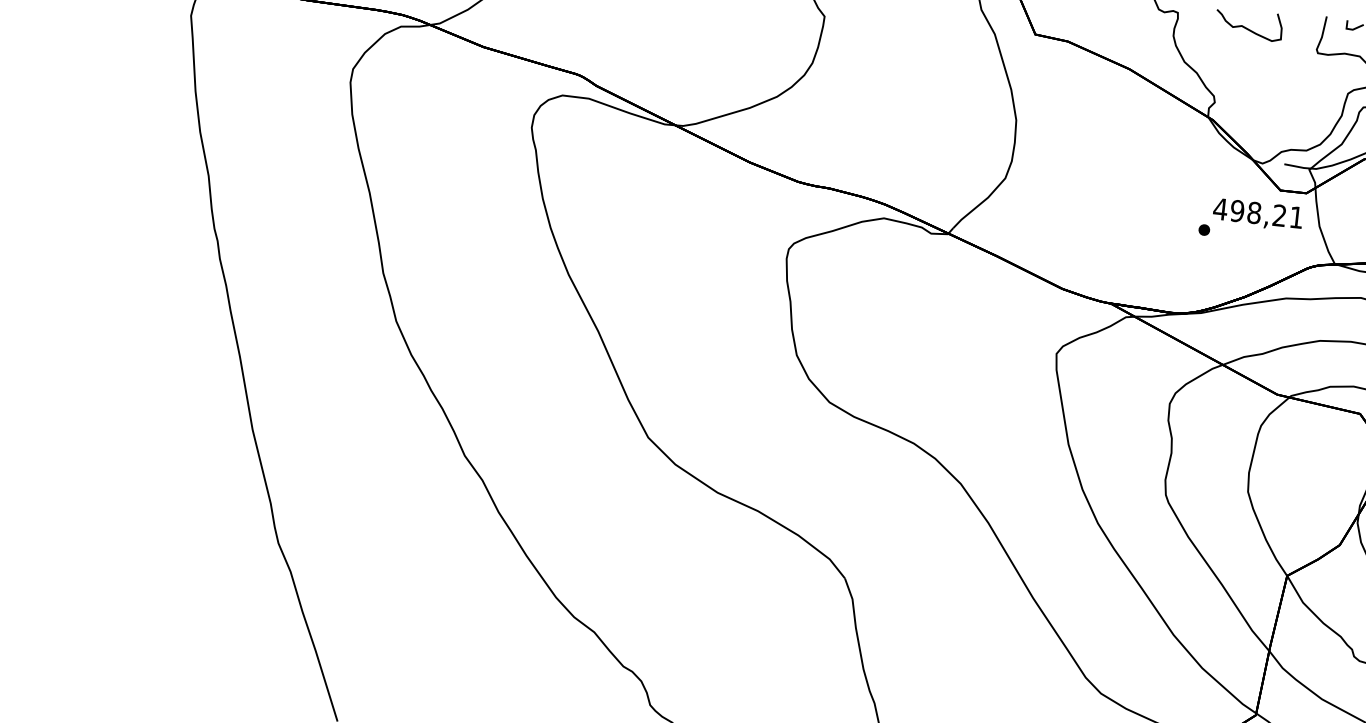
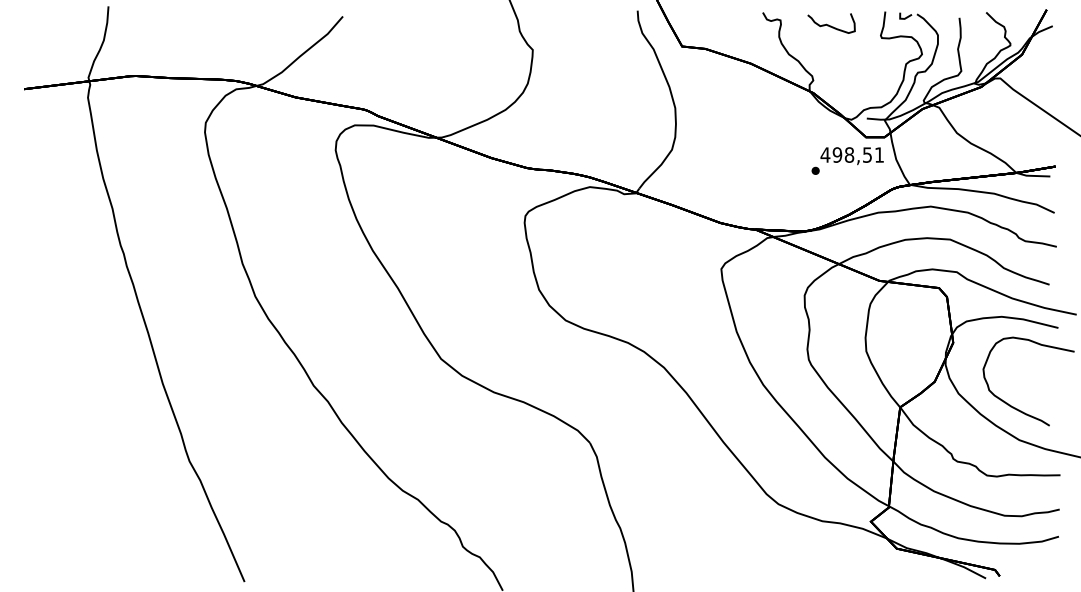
text: (1279, 214) -> (867, 154), 498,21 -> 498,51

